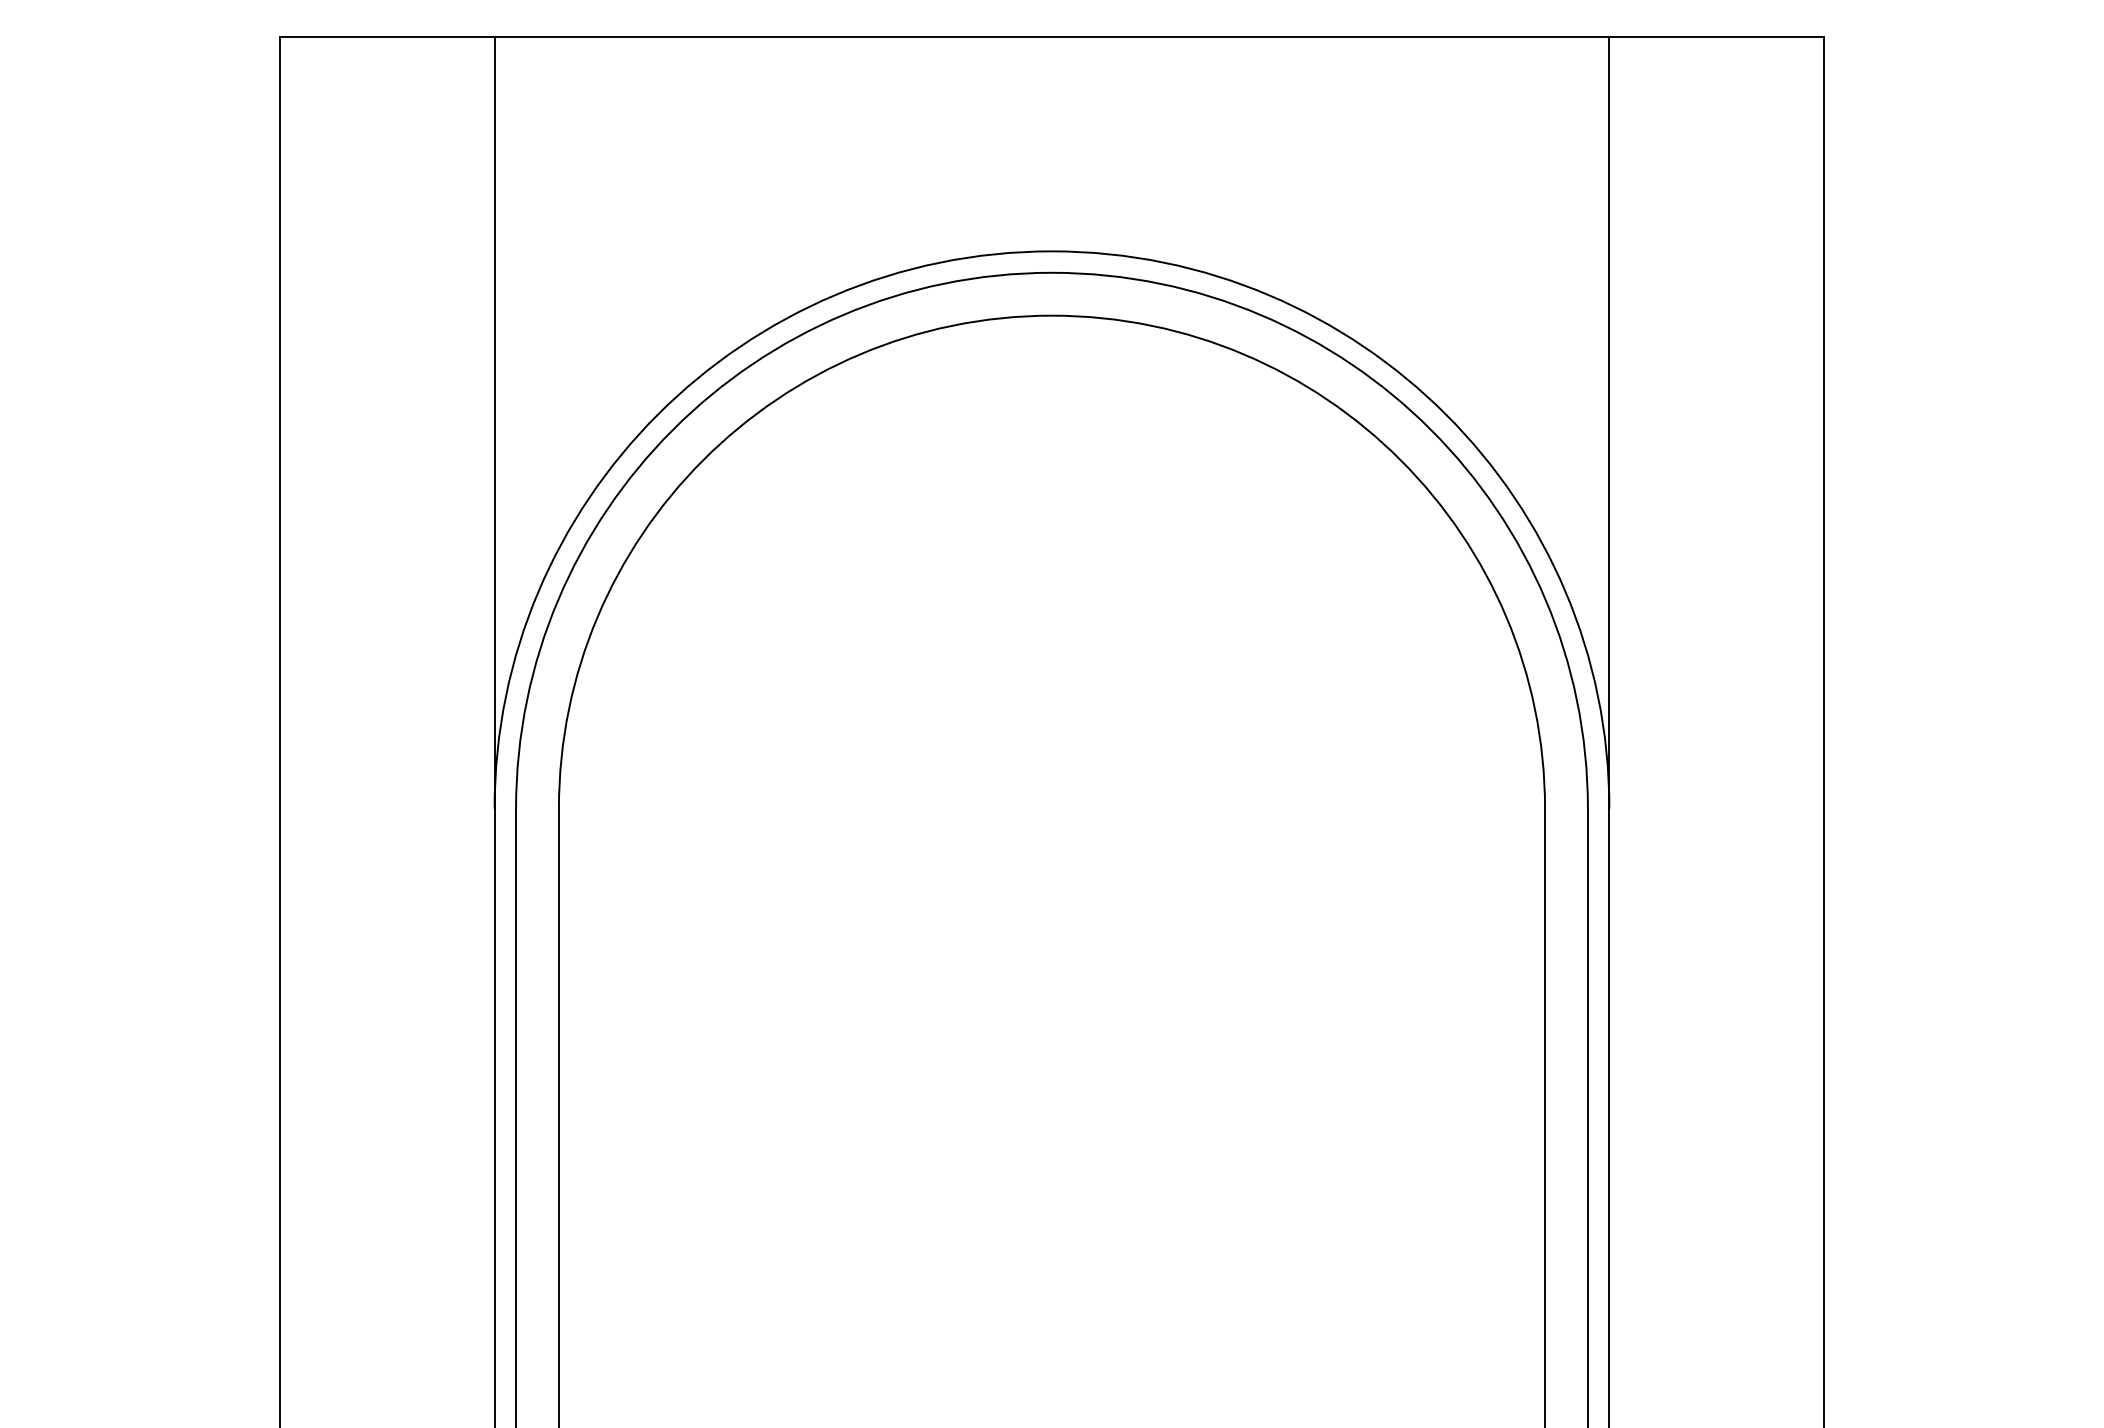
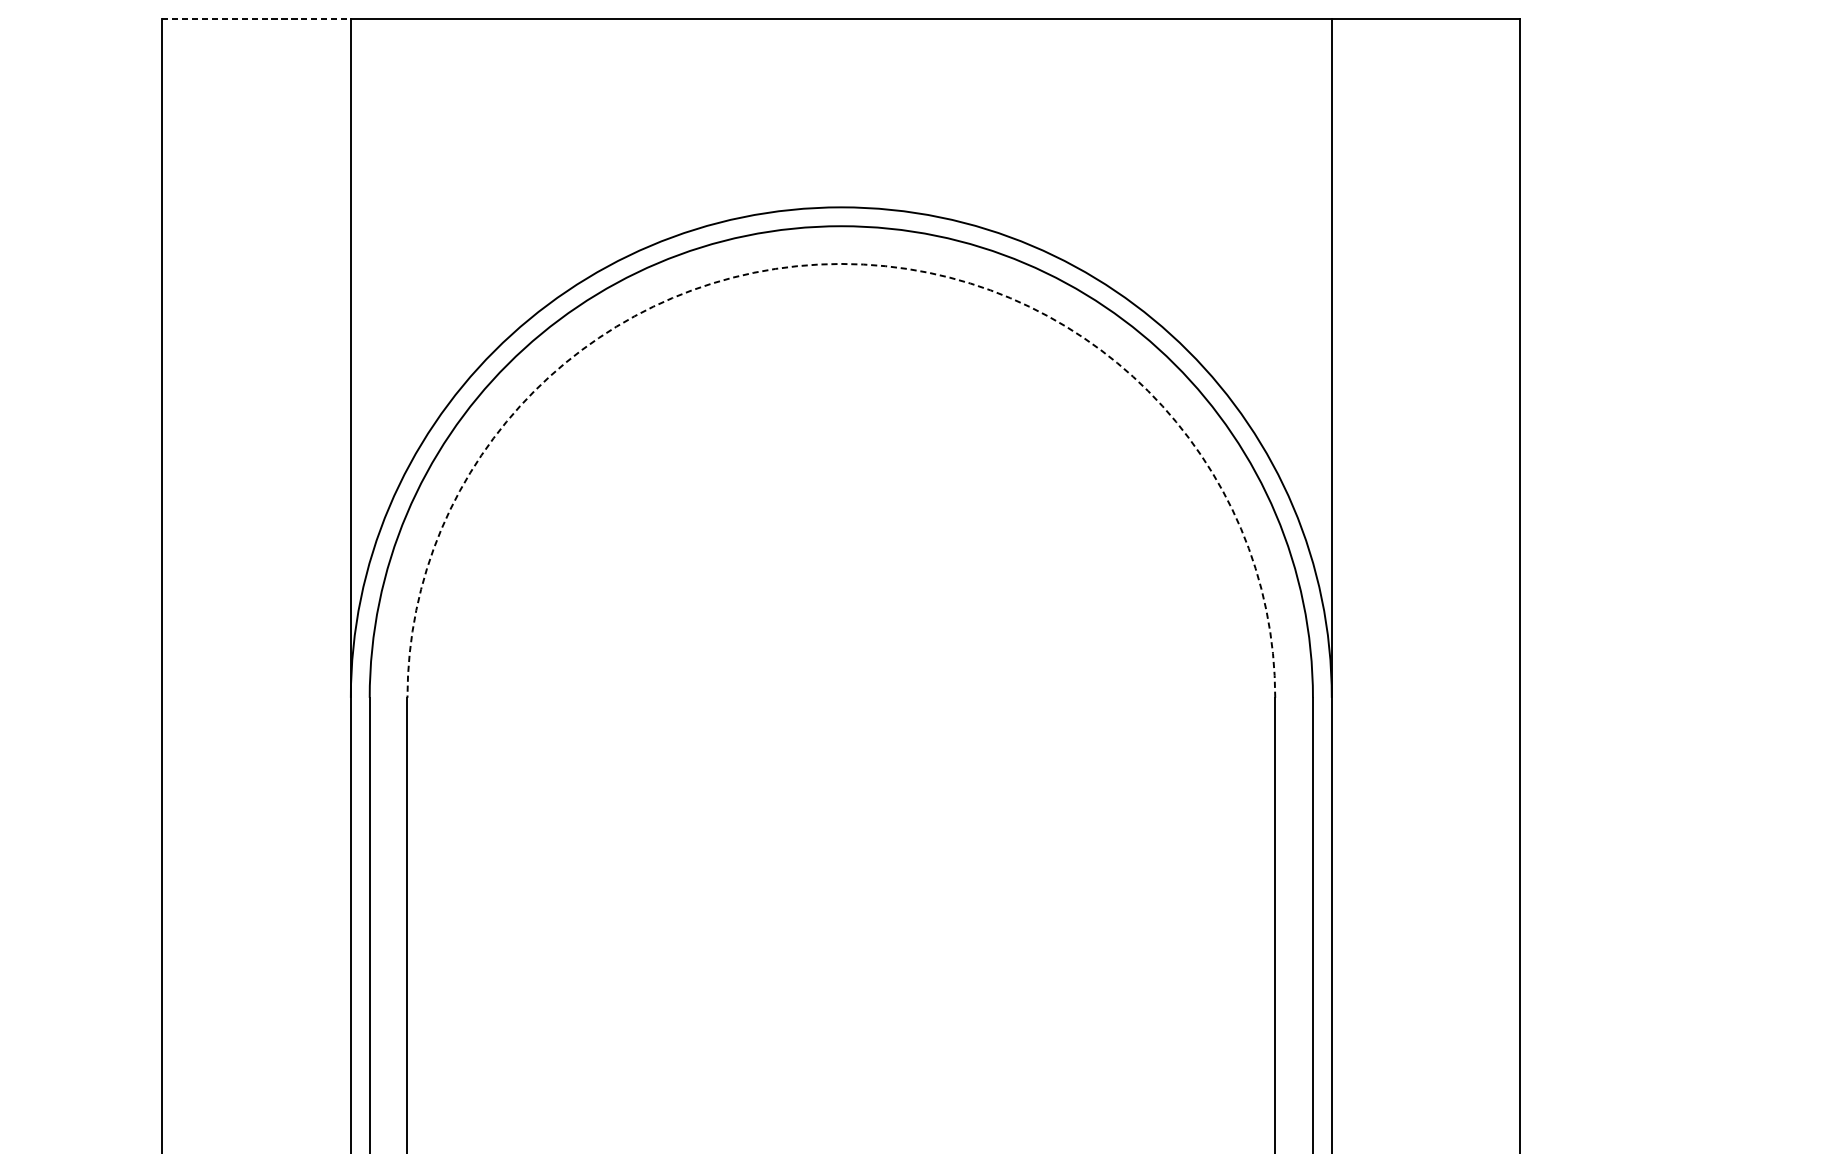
line: (387, 37) -> (256, 19), solid -> dashed
arc: (1051, 315) -> (840, 263), solid -> dashed

